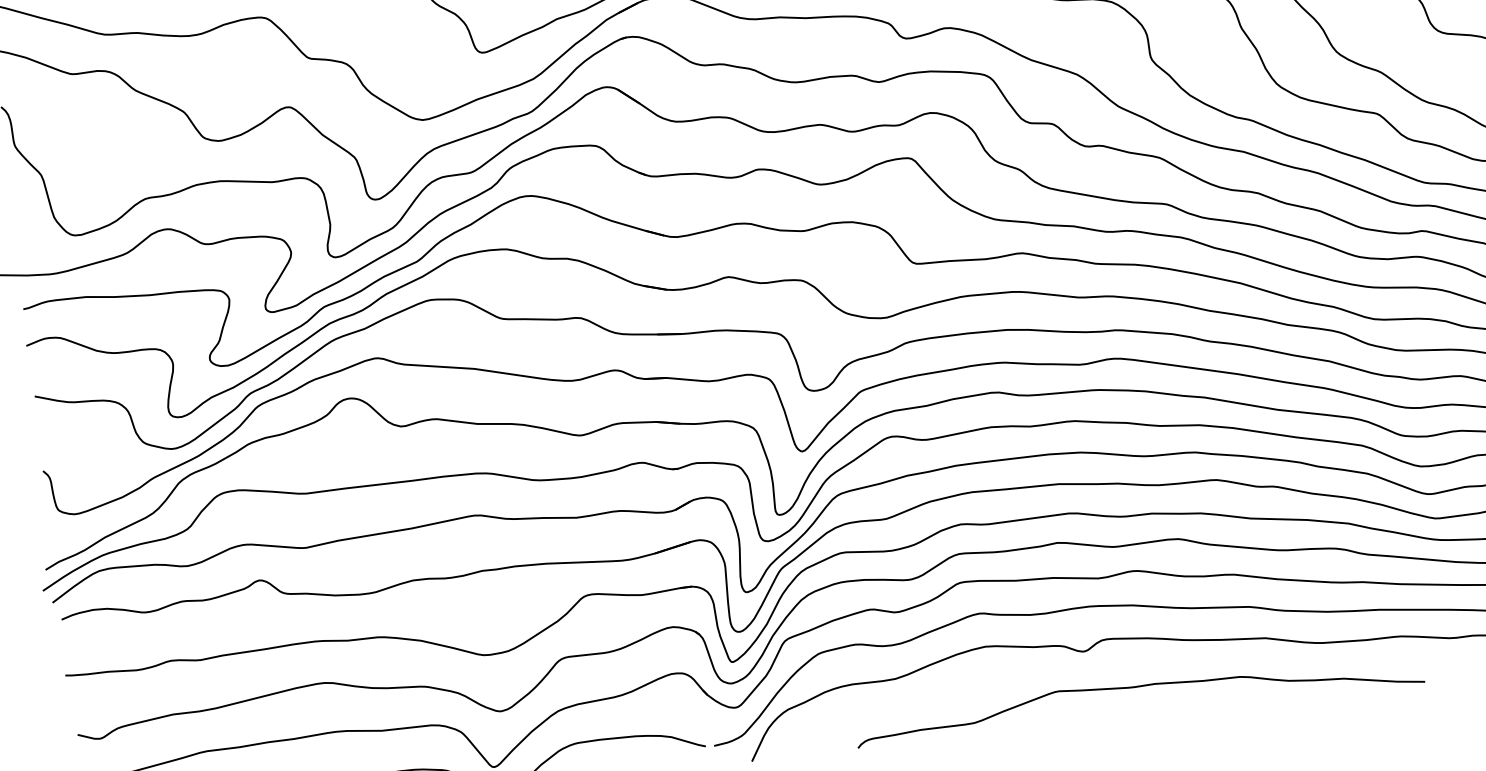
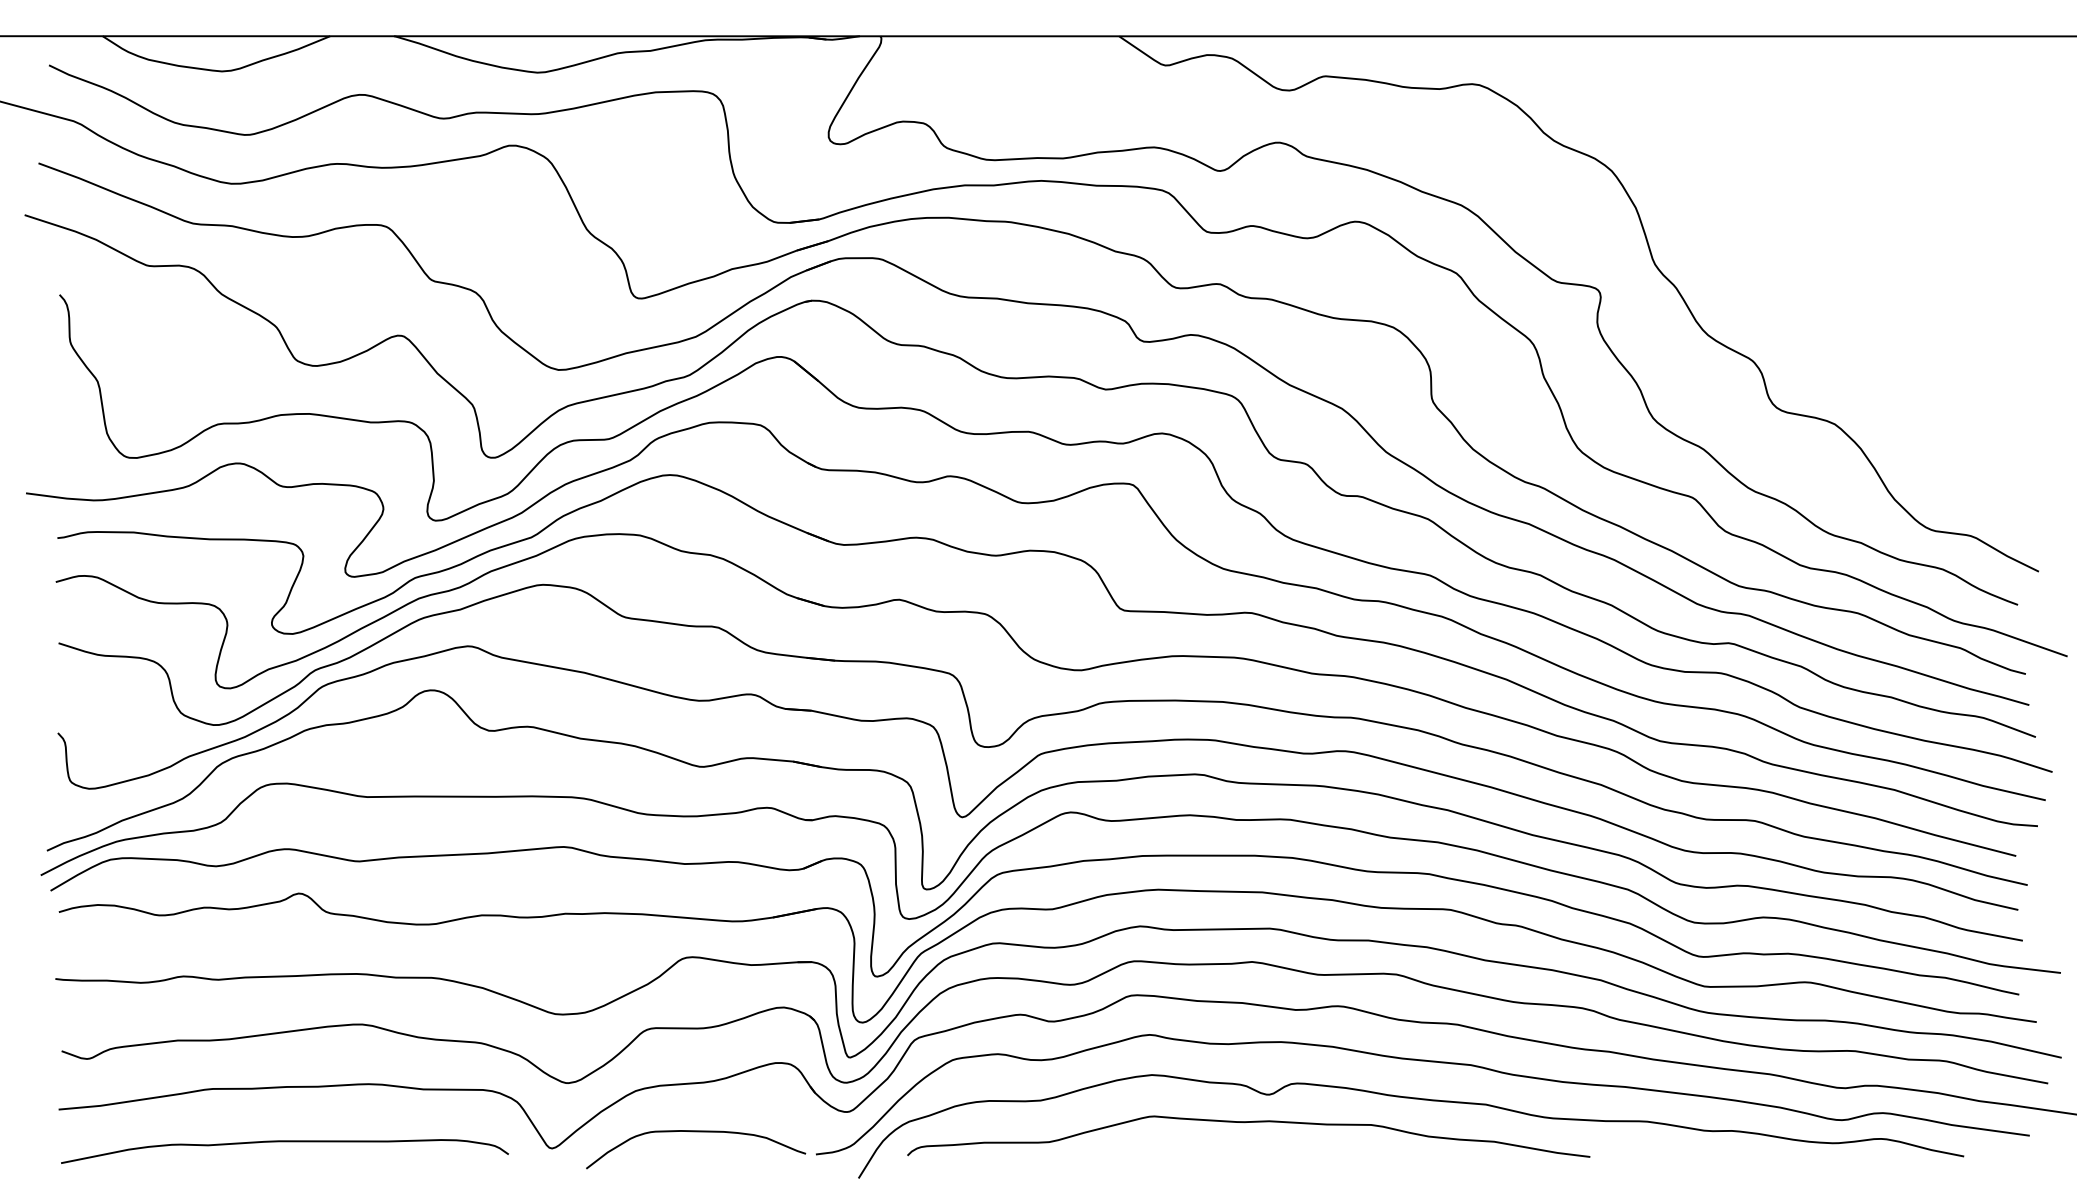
curve: (1134, 688) -> (1244, 1123), moved

